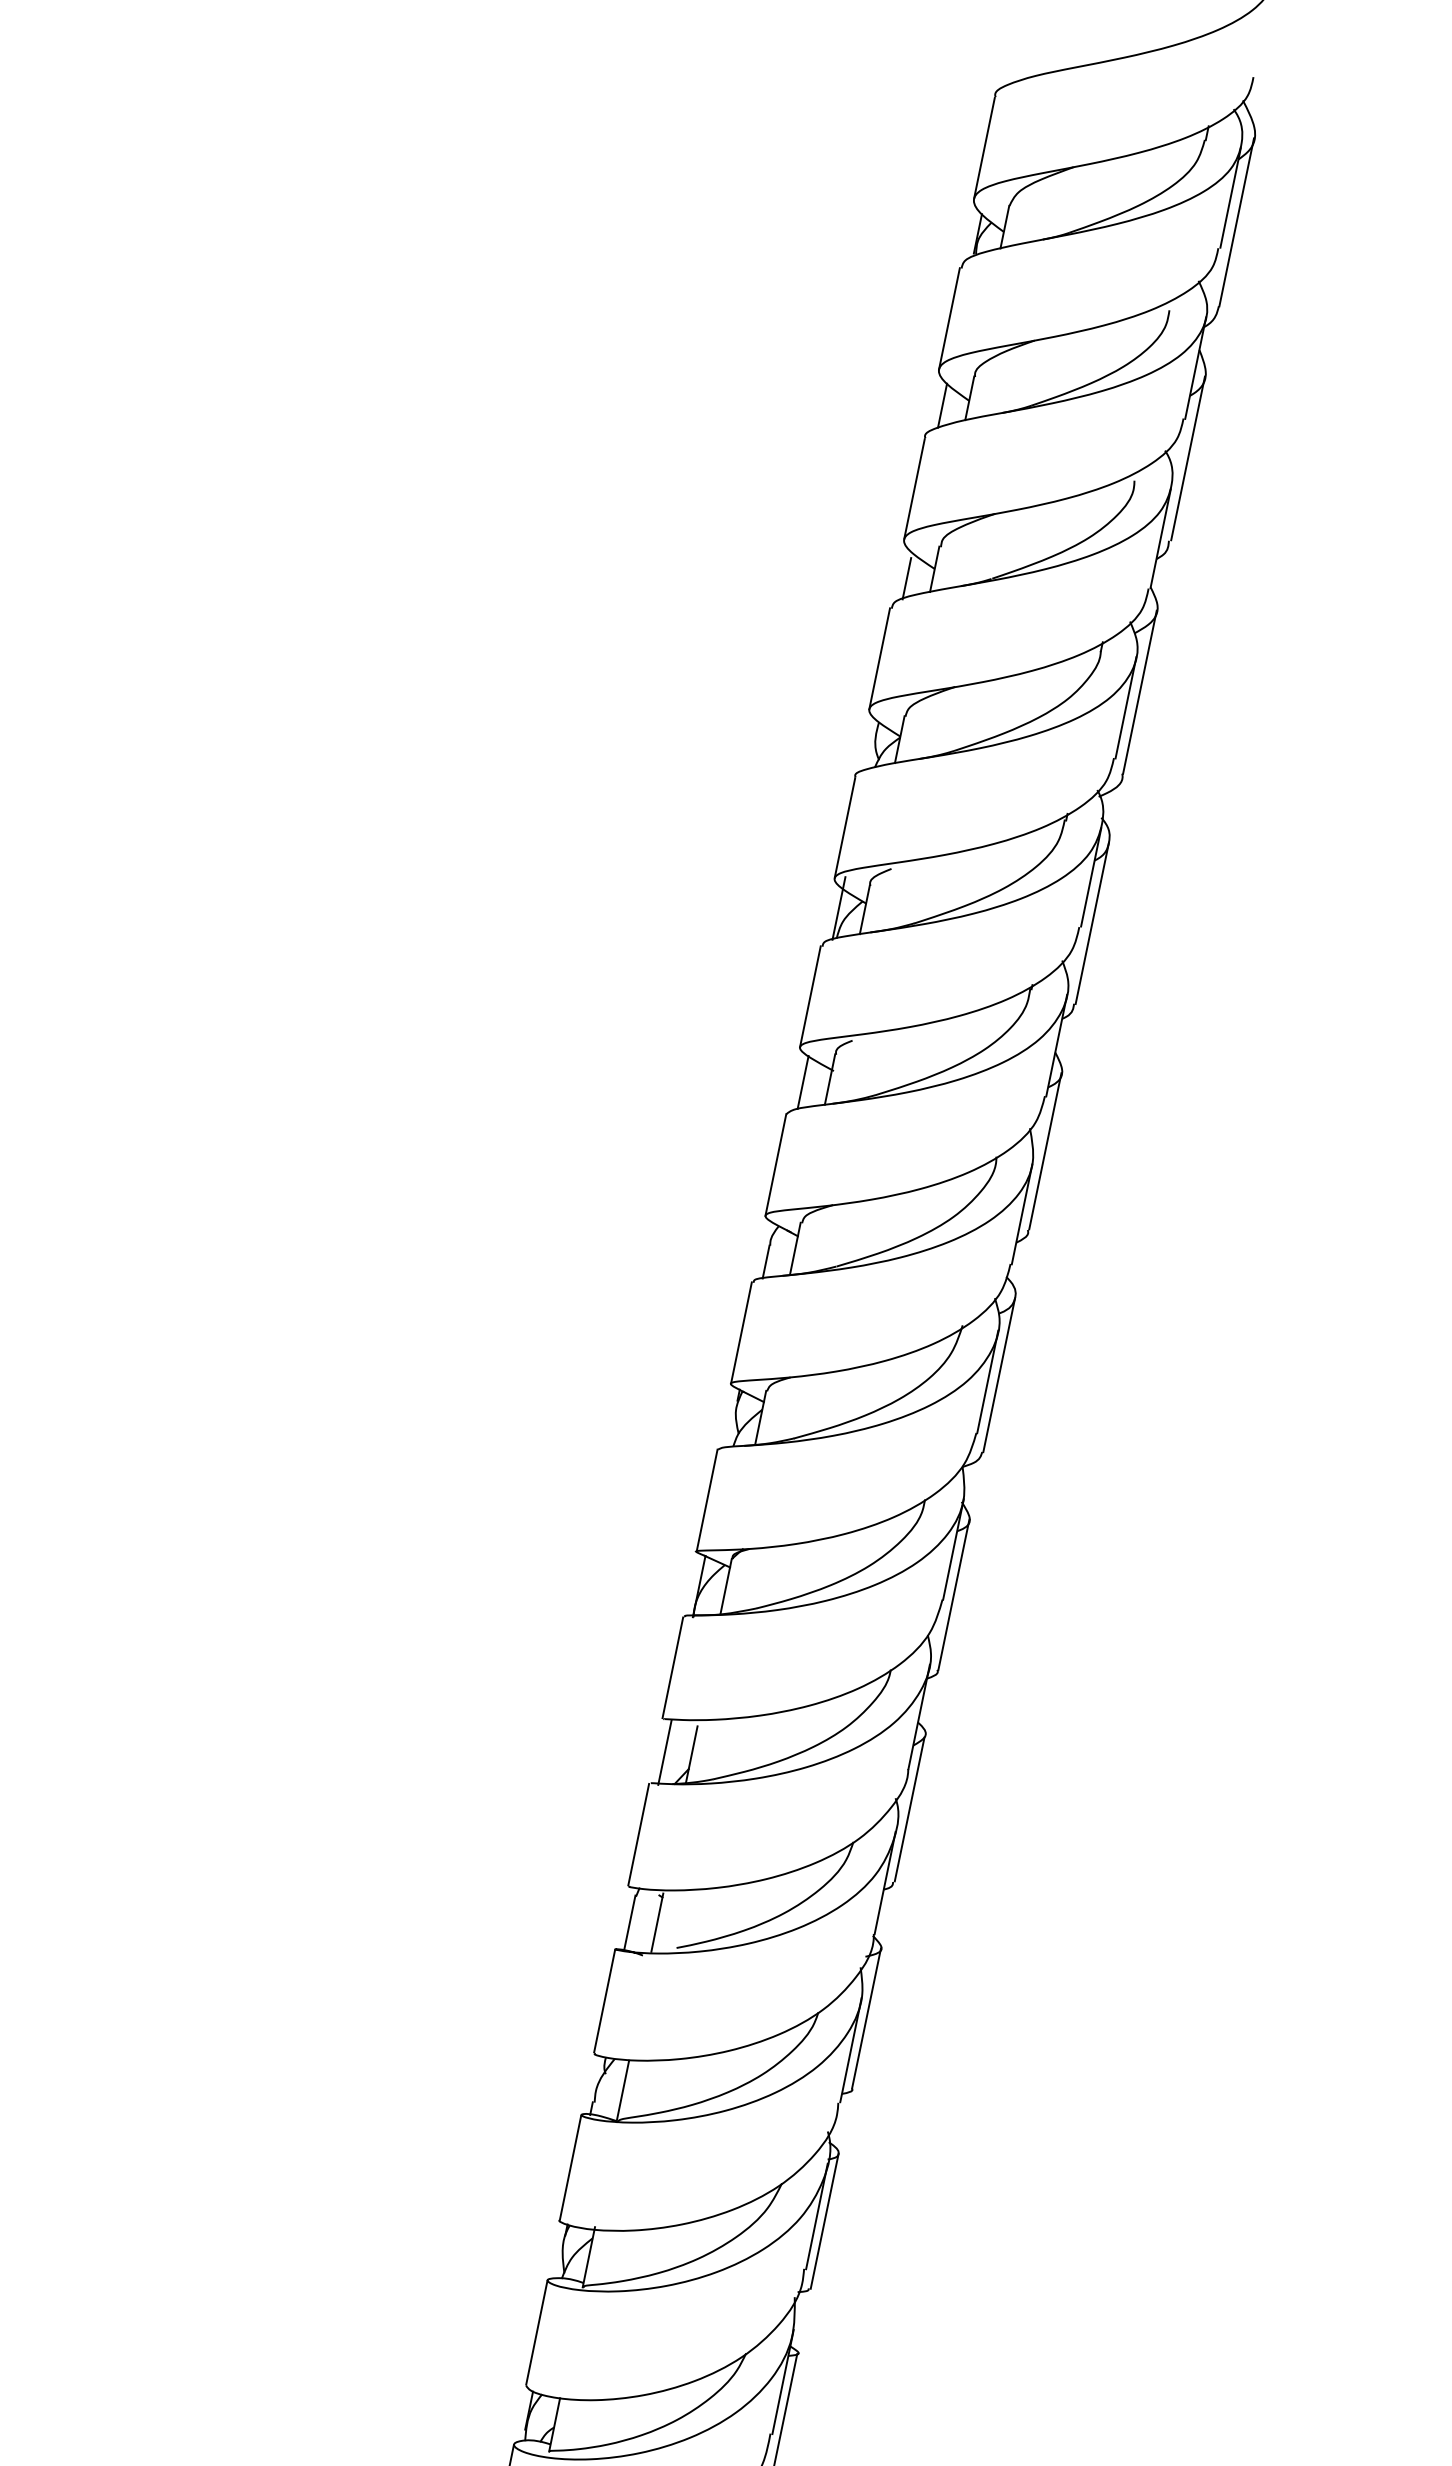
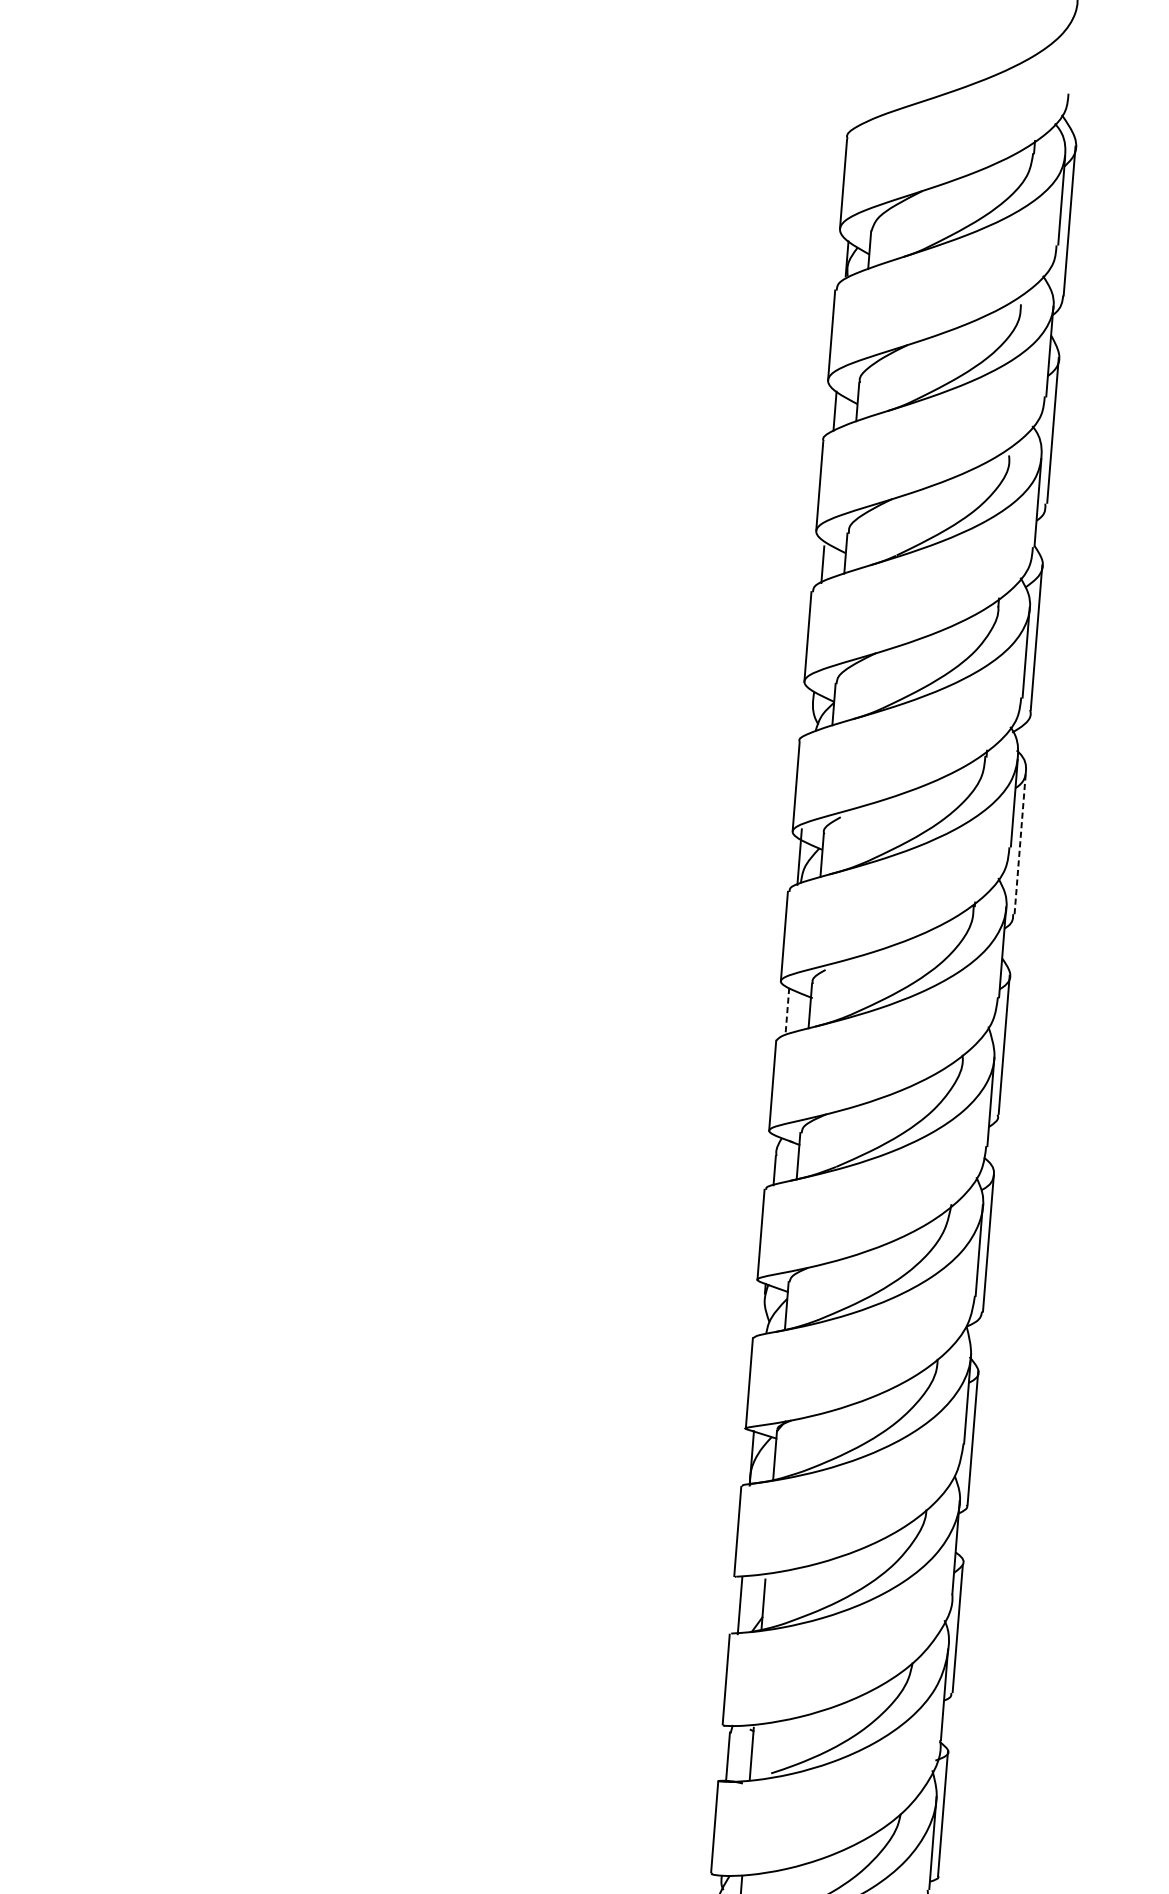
line: (1092, 922) -> (1020, 841), solid -> dashed
line: (803, 1082) -> (787, 1011), solid -> dashed

